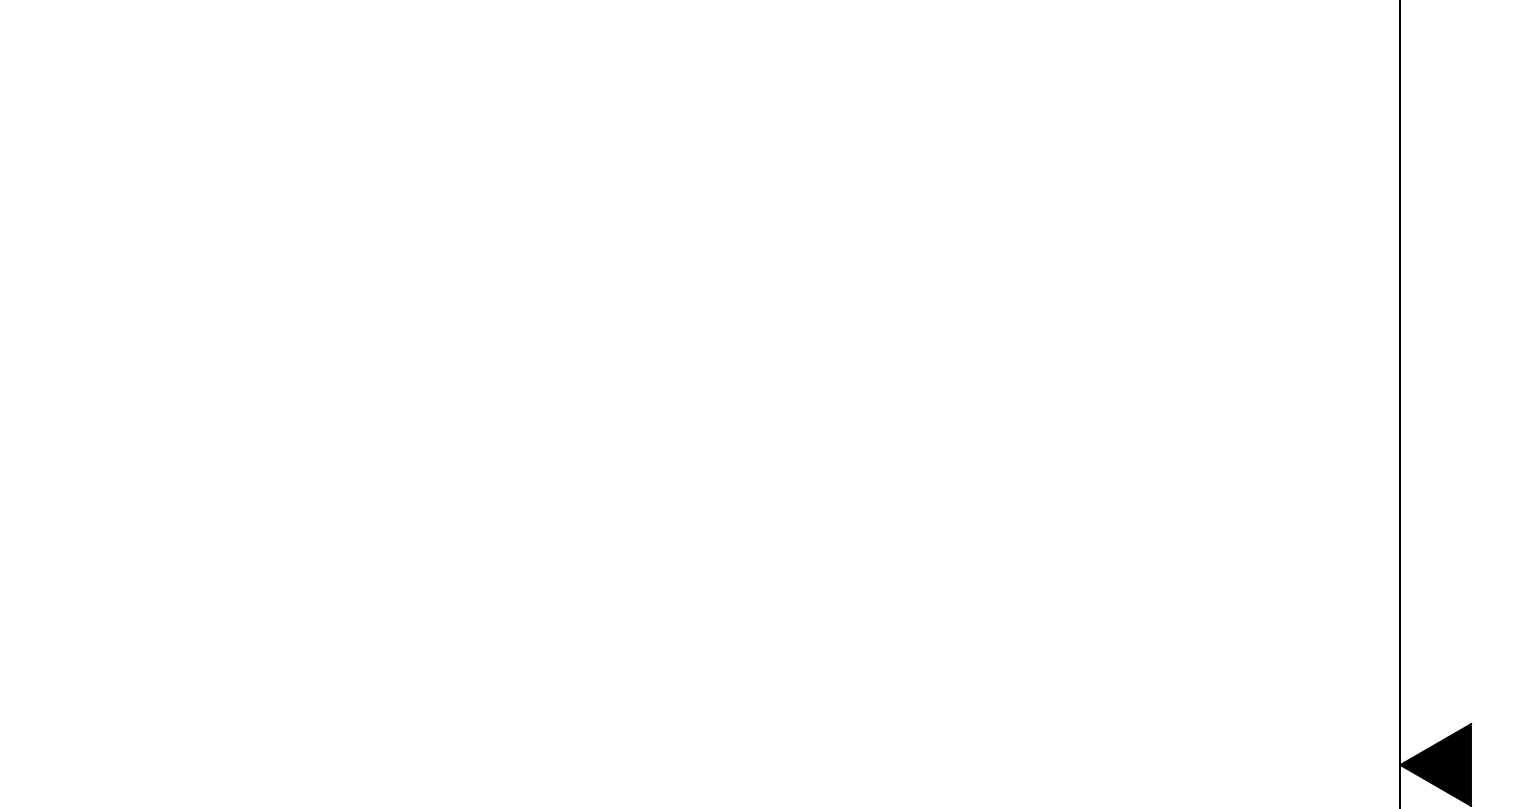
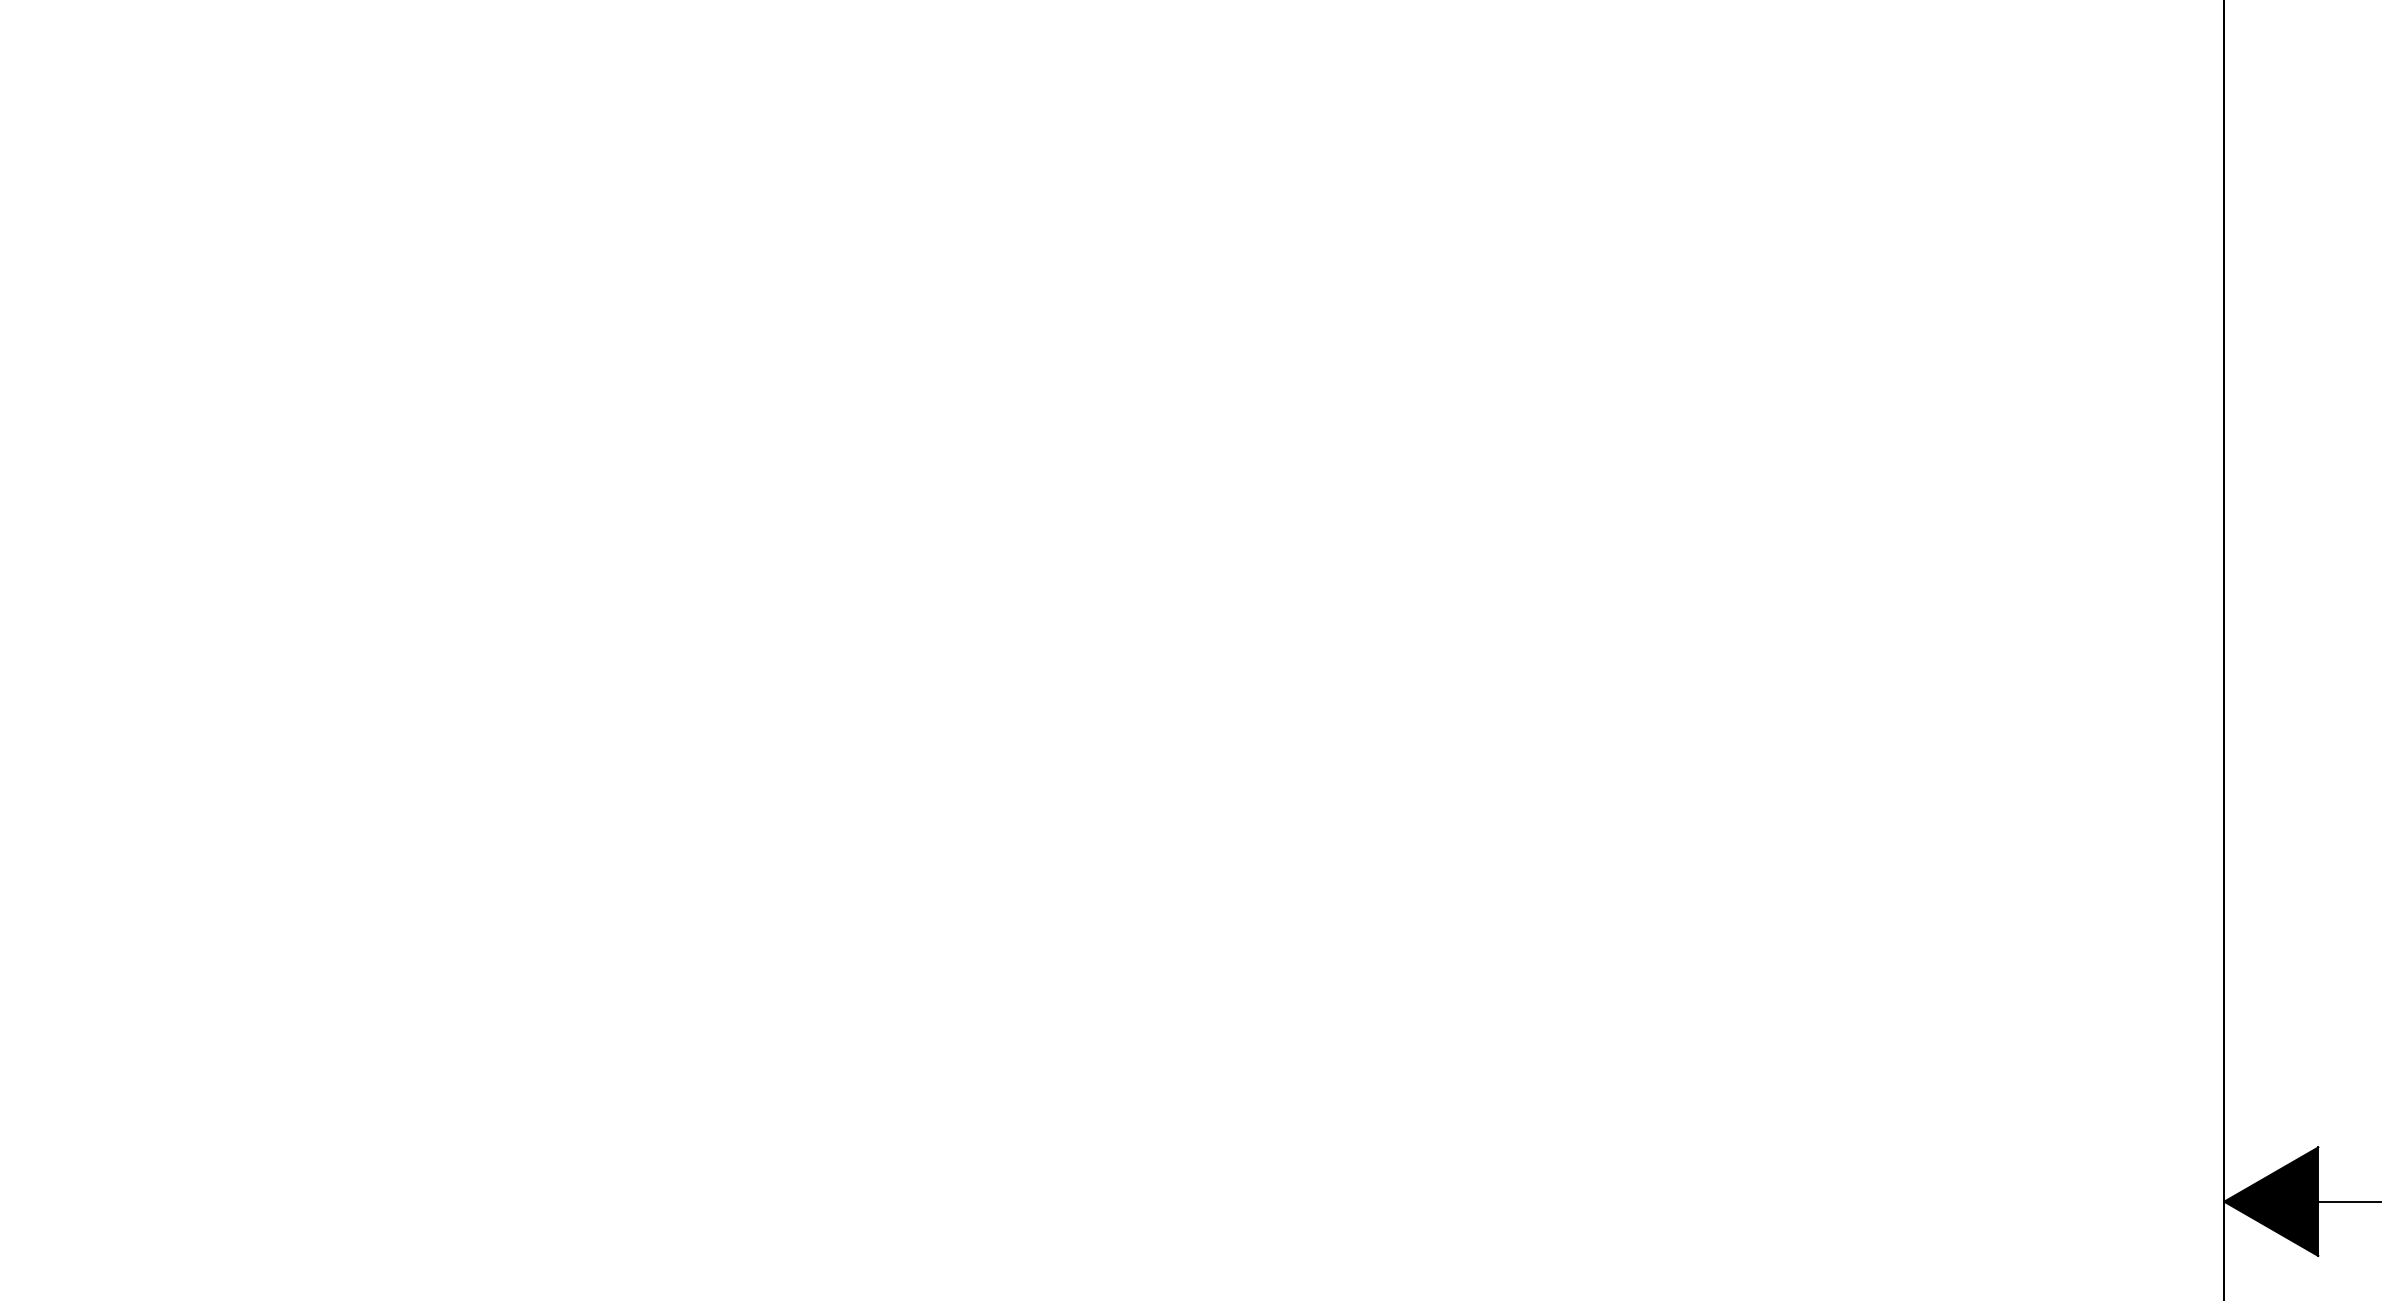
line: (1494, 764) -> (2349, 1201), added

